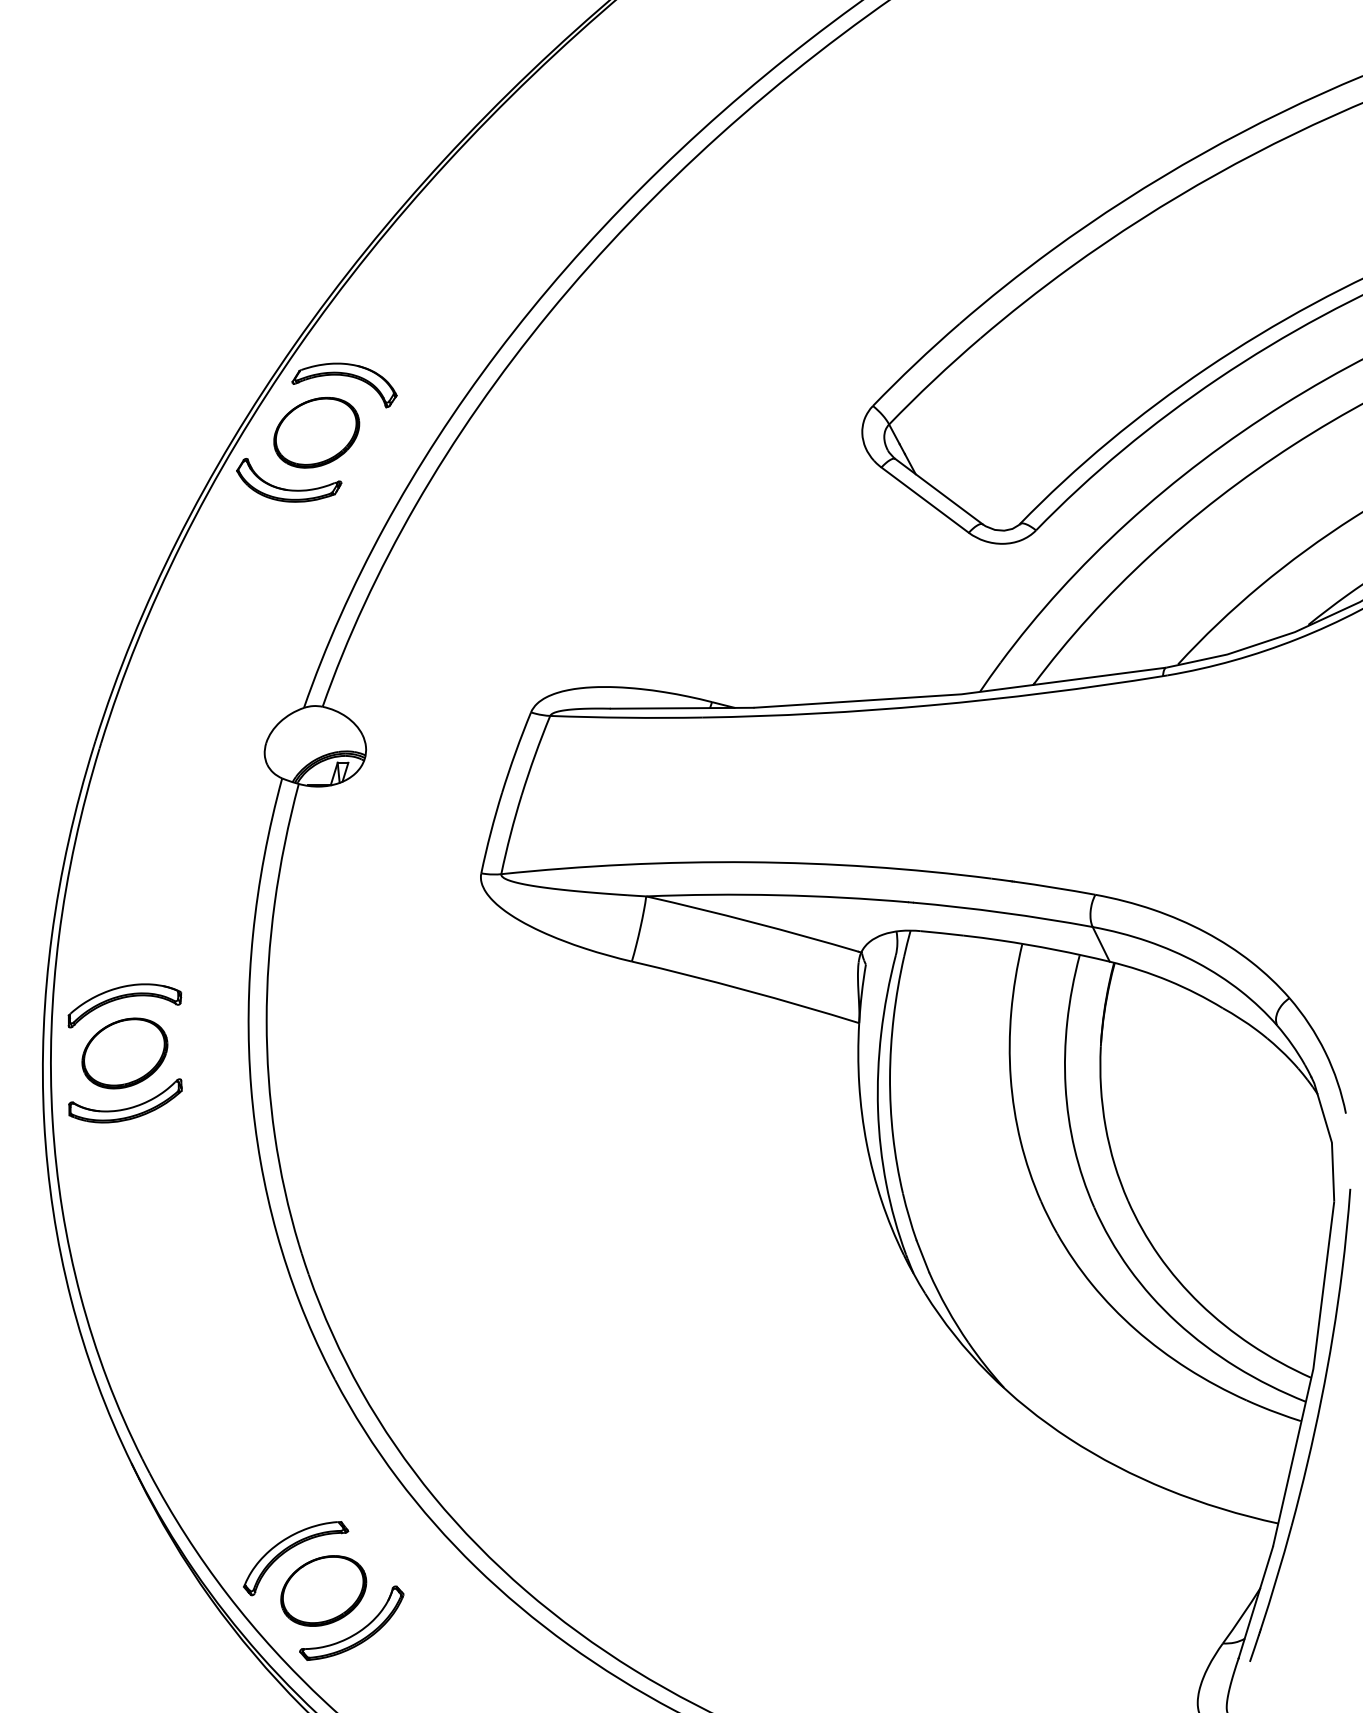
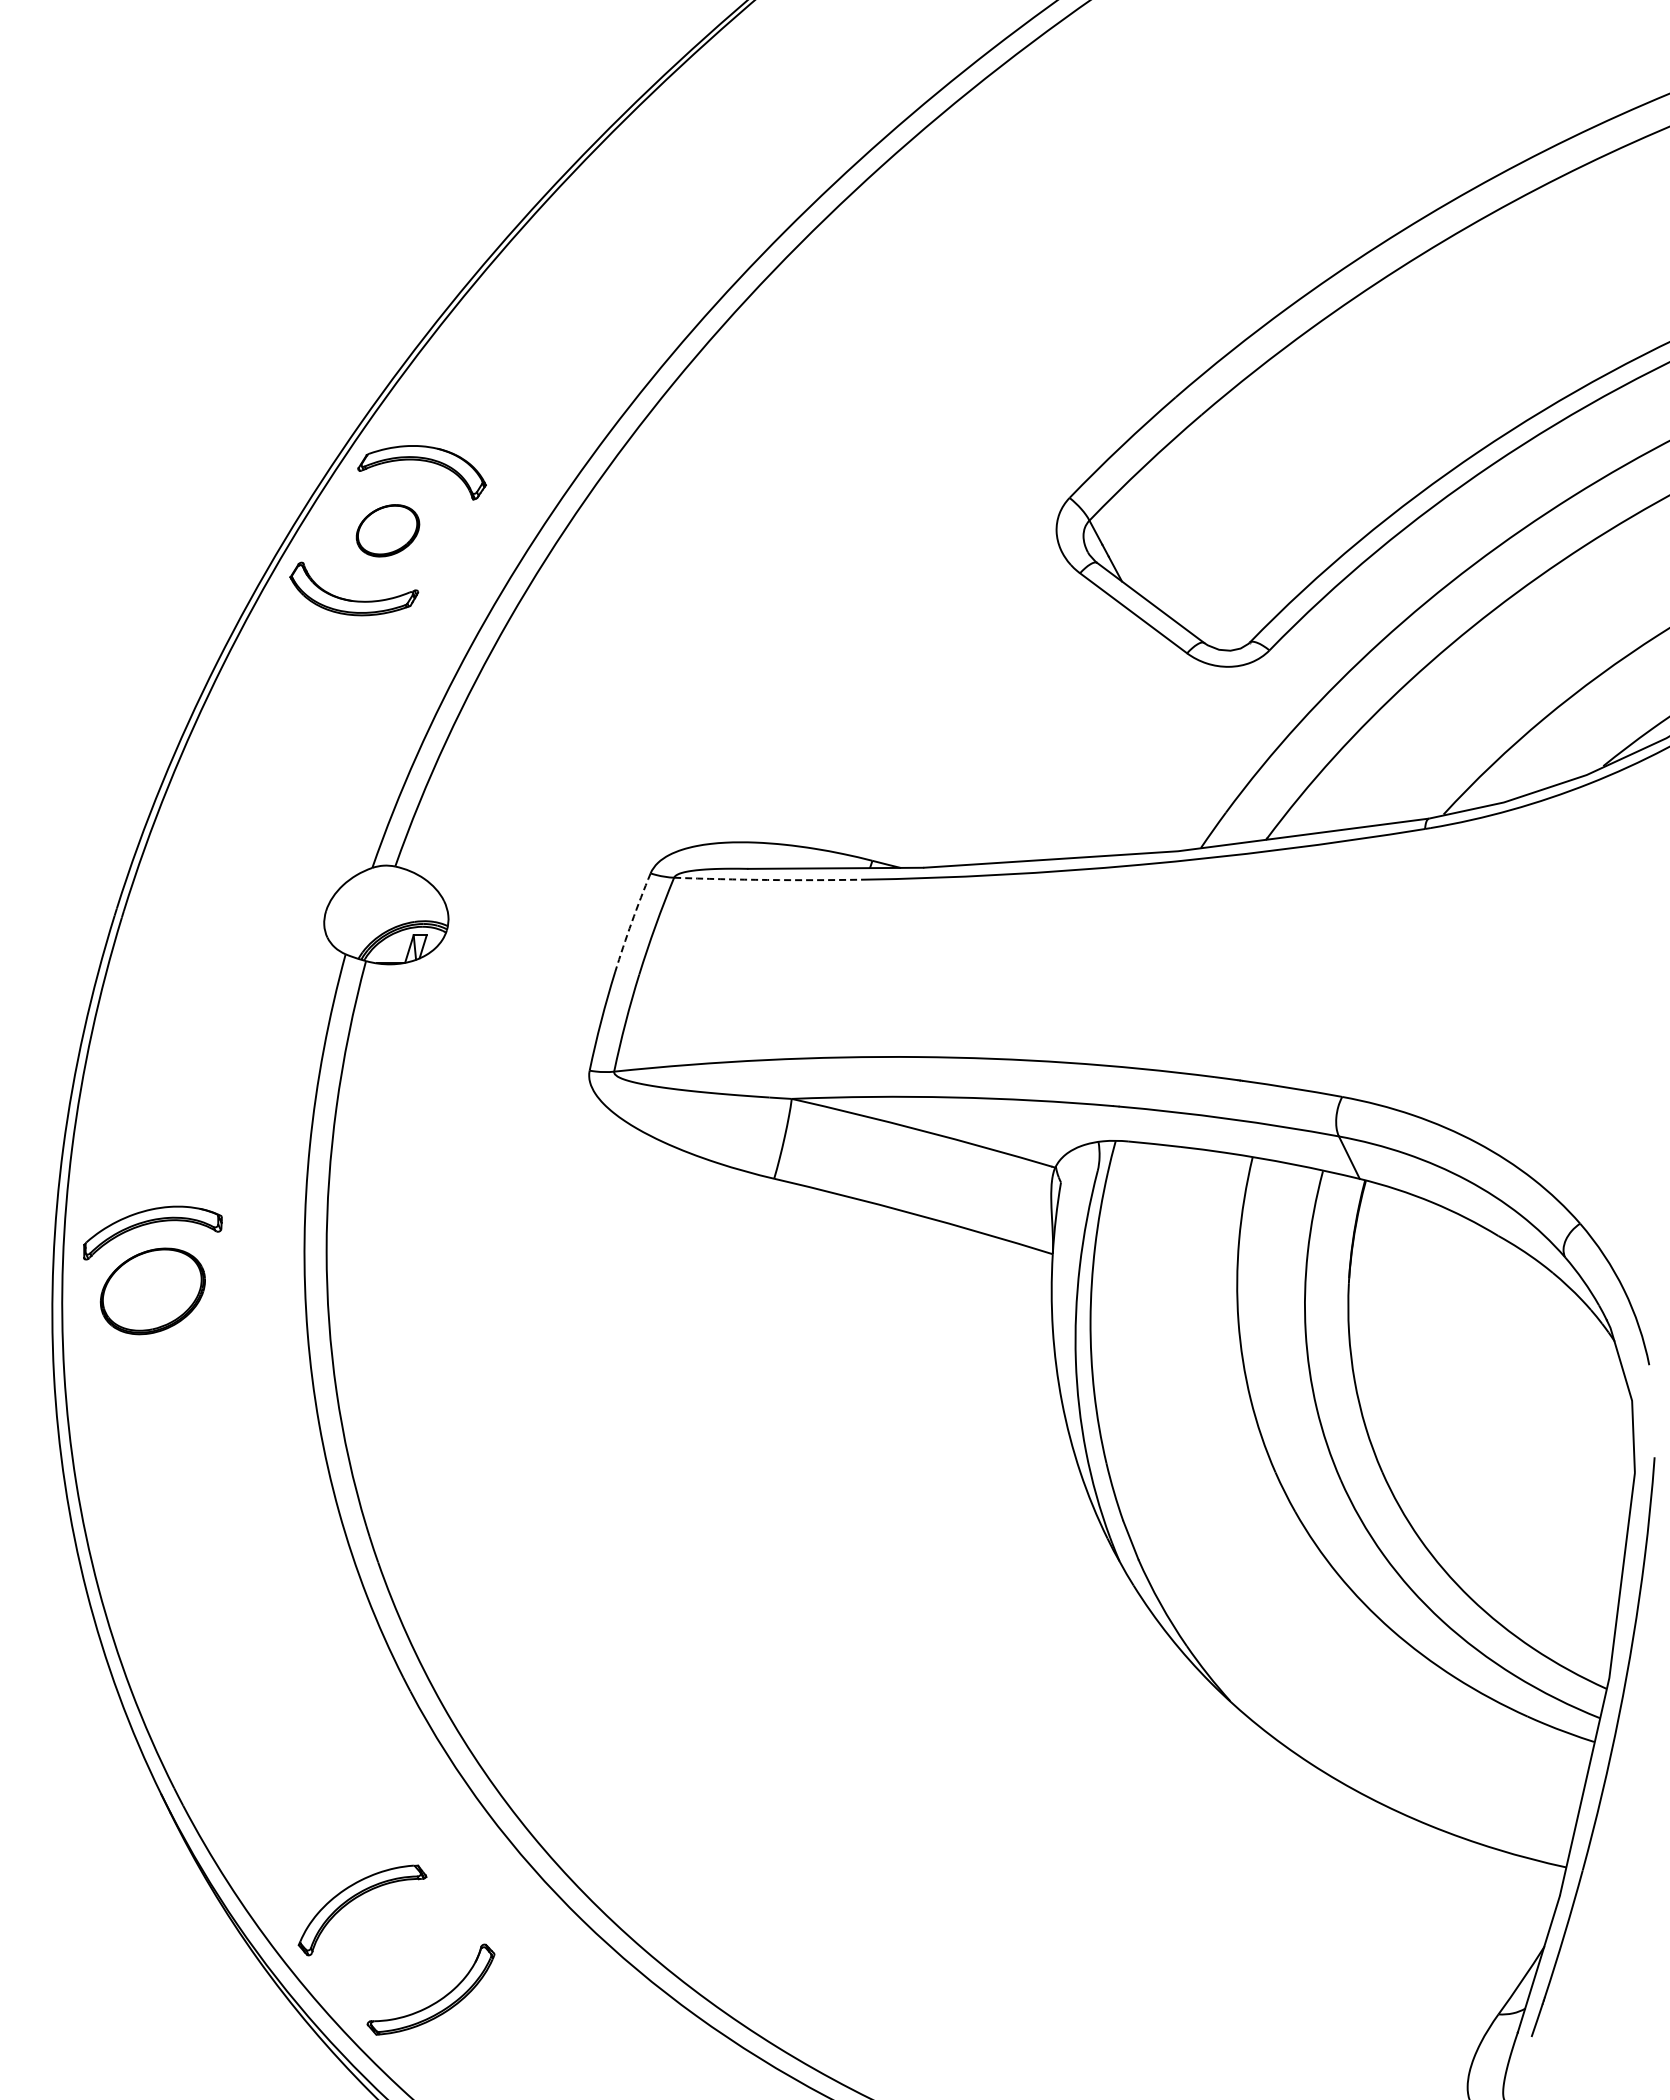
part: (316, 432) -> (387, 530), size x0.6
arc: (626, 717) -> (767, 879), solid -> dashed
arc: (515, 752) -> (631, 922), solid -> dashed
part: (125, 1108) -> (153, 1358), removed
part: (323, 1590) -> (396, 1949), removed

